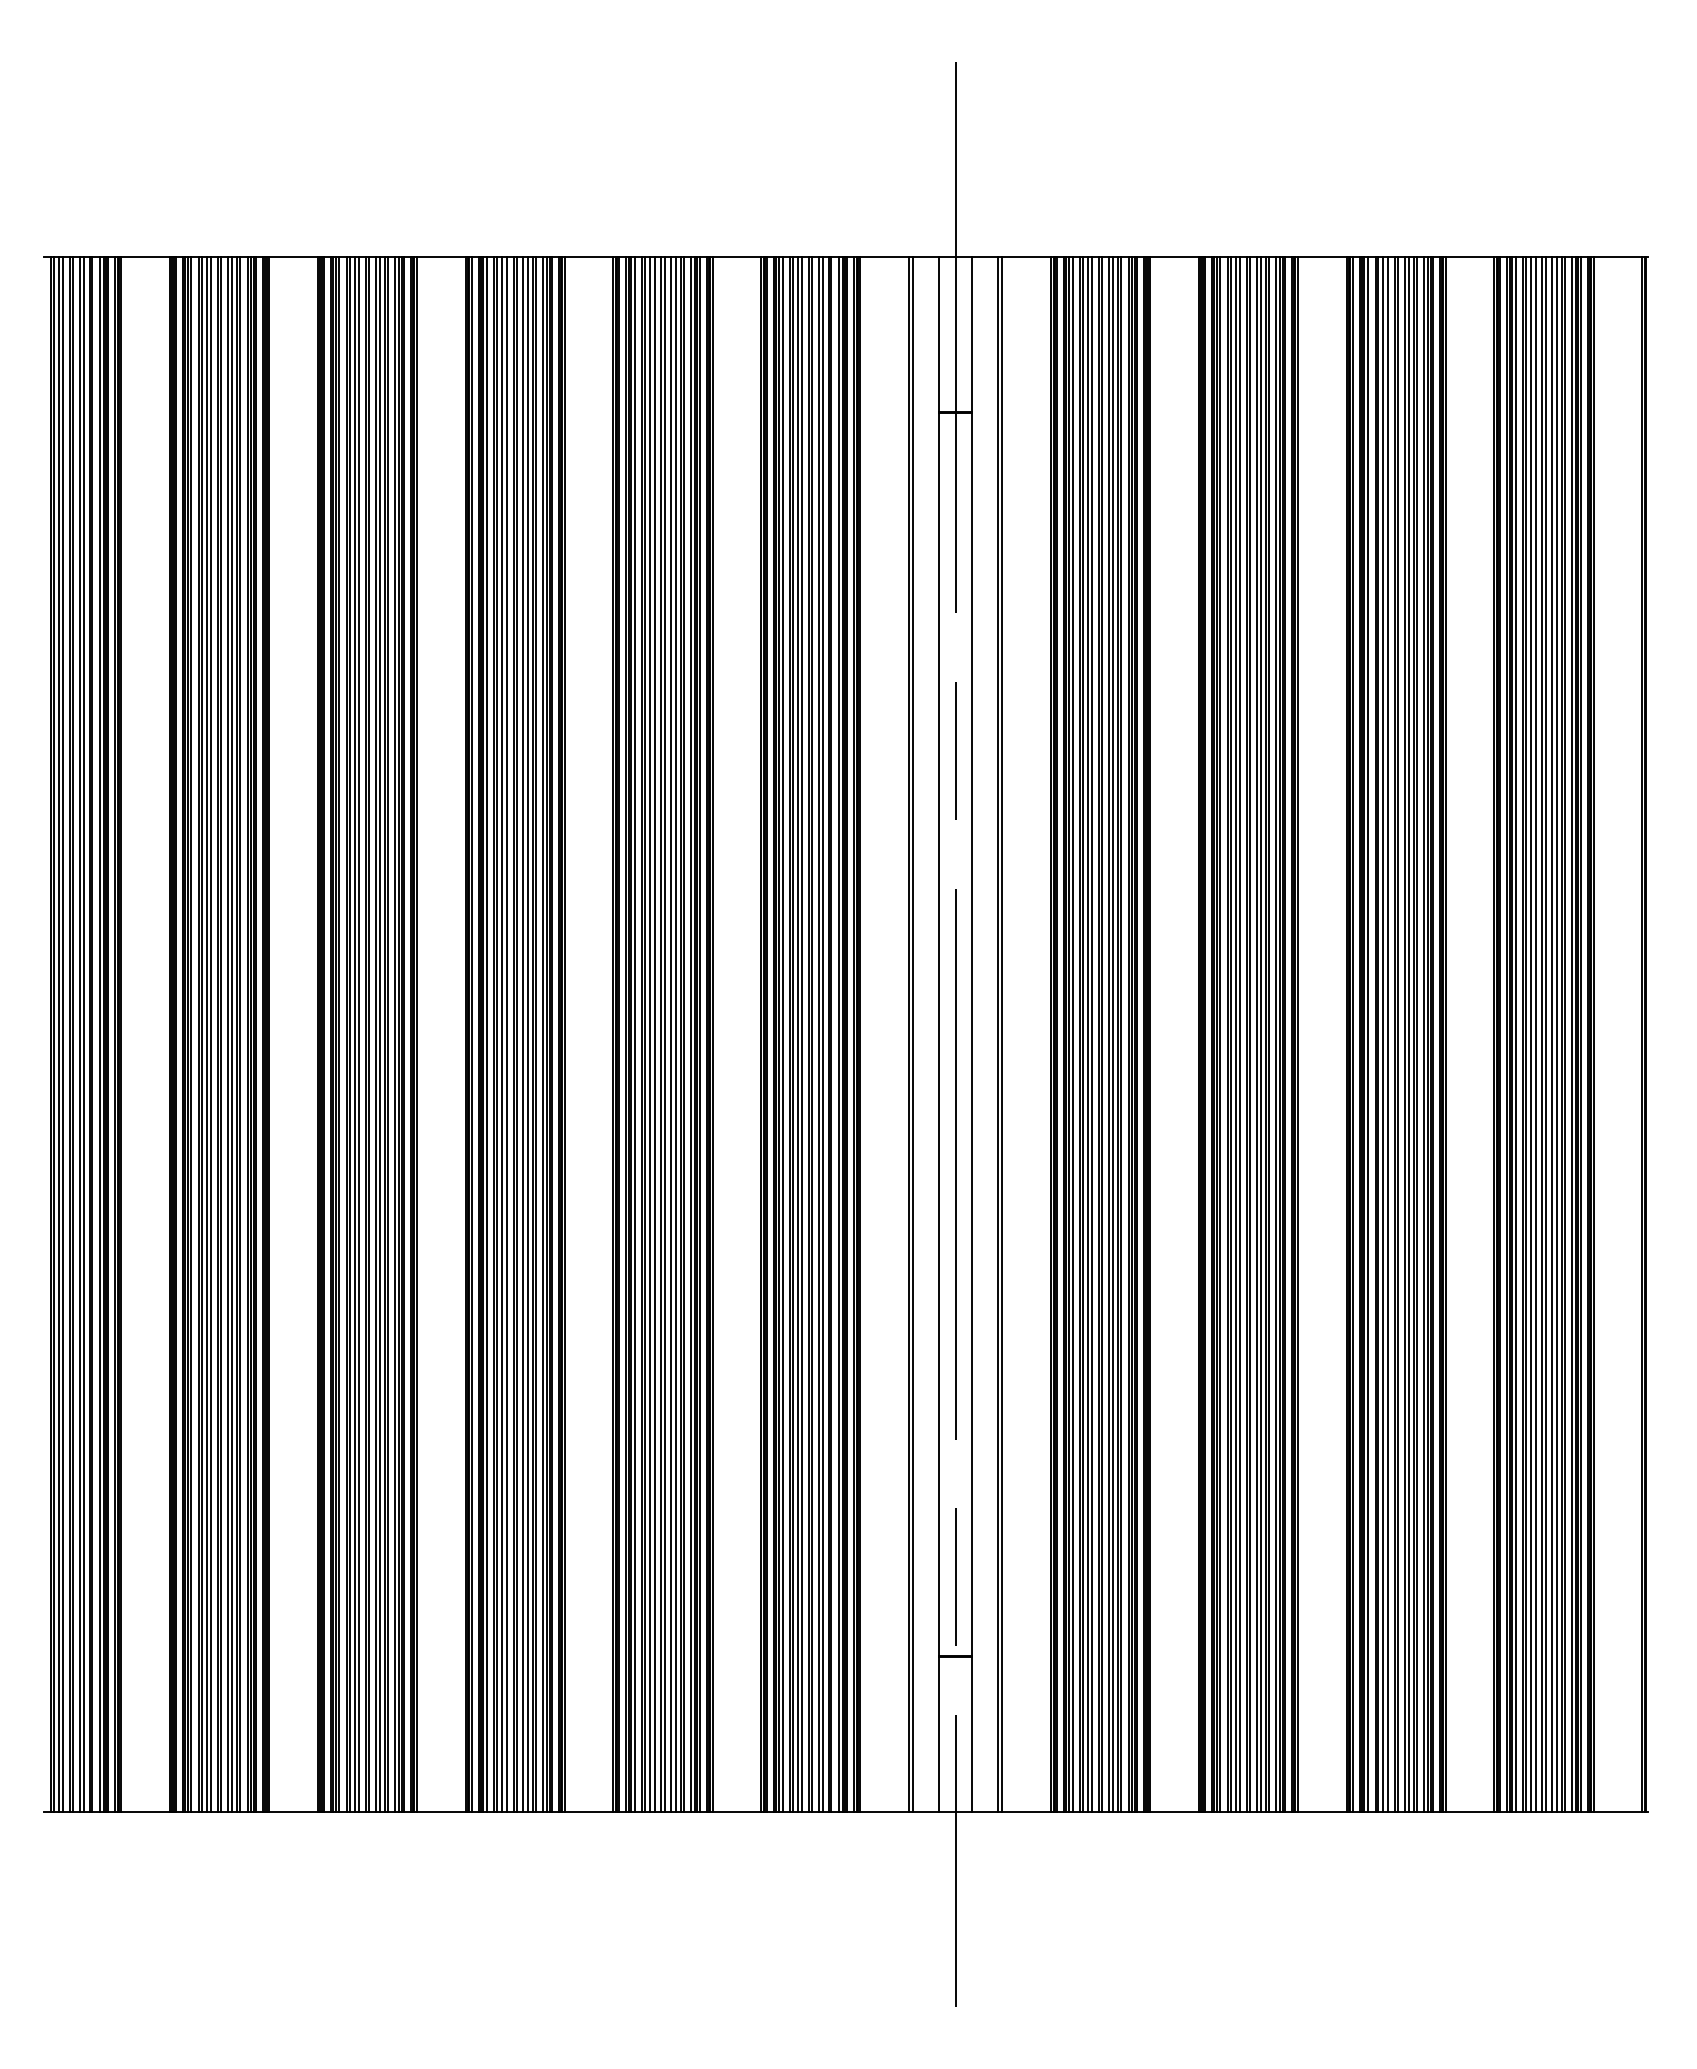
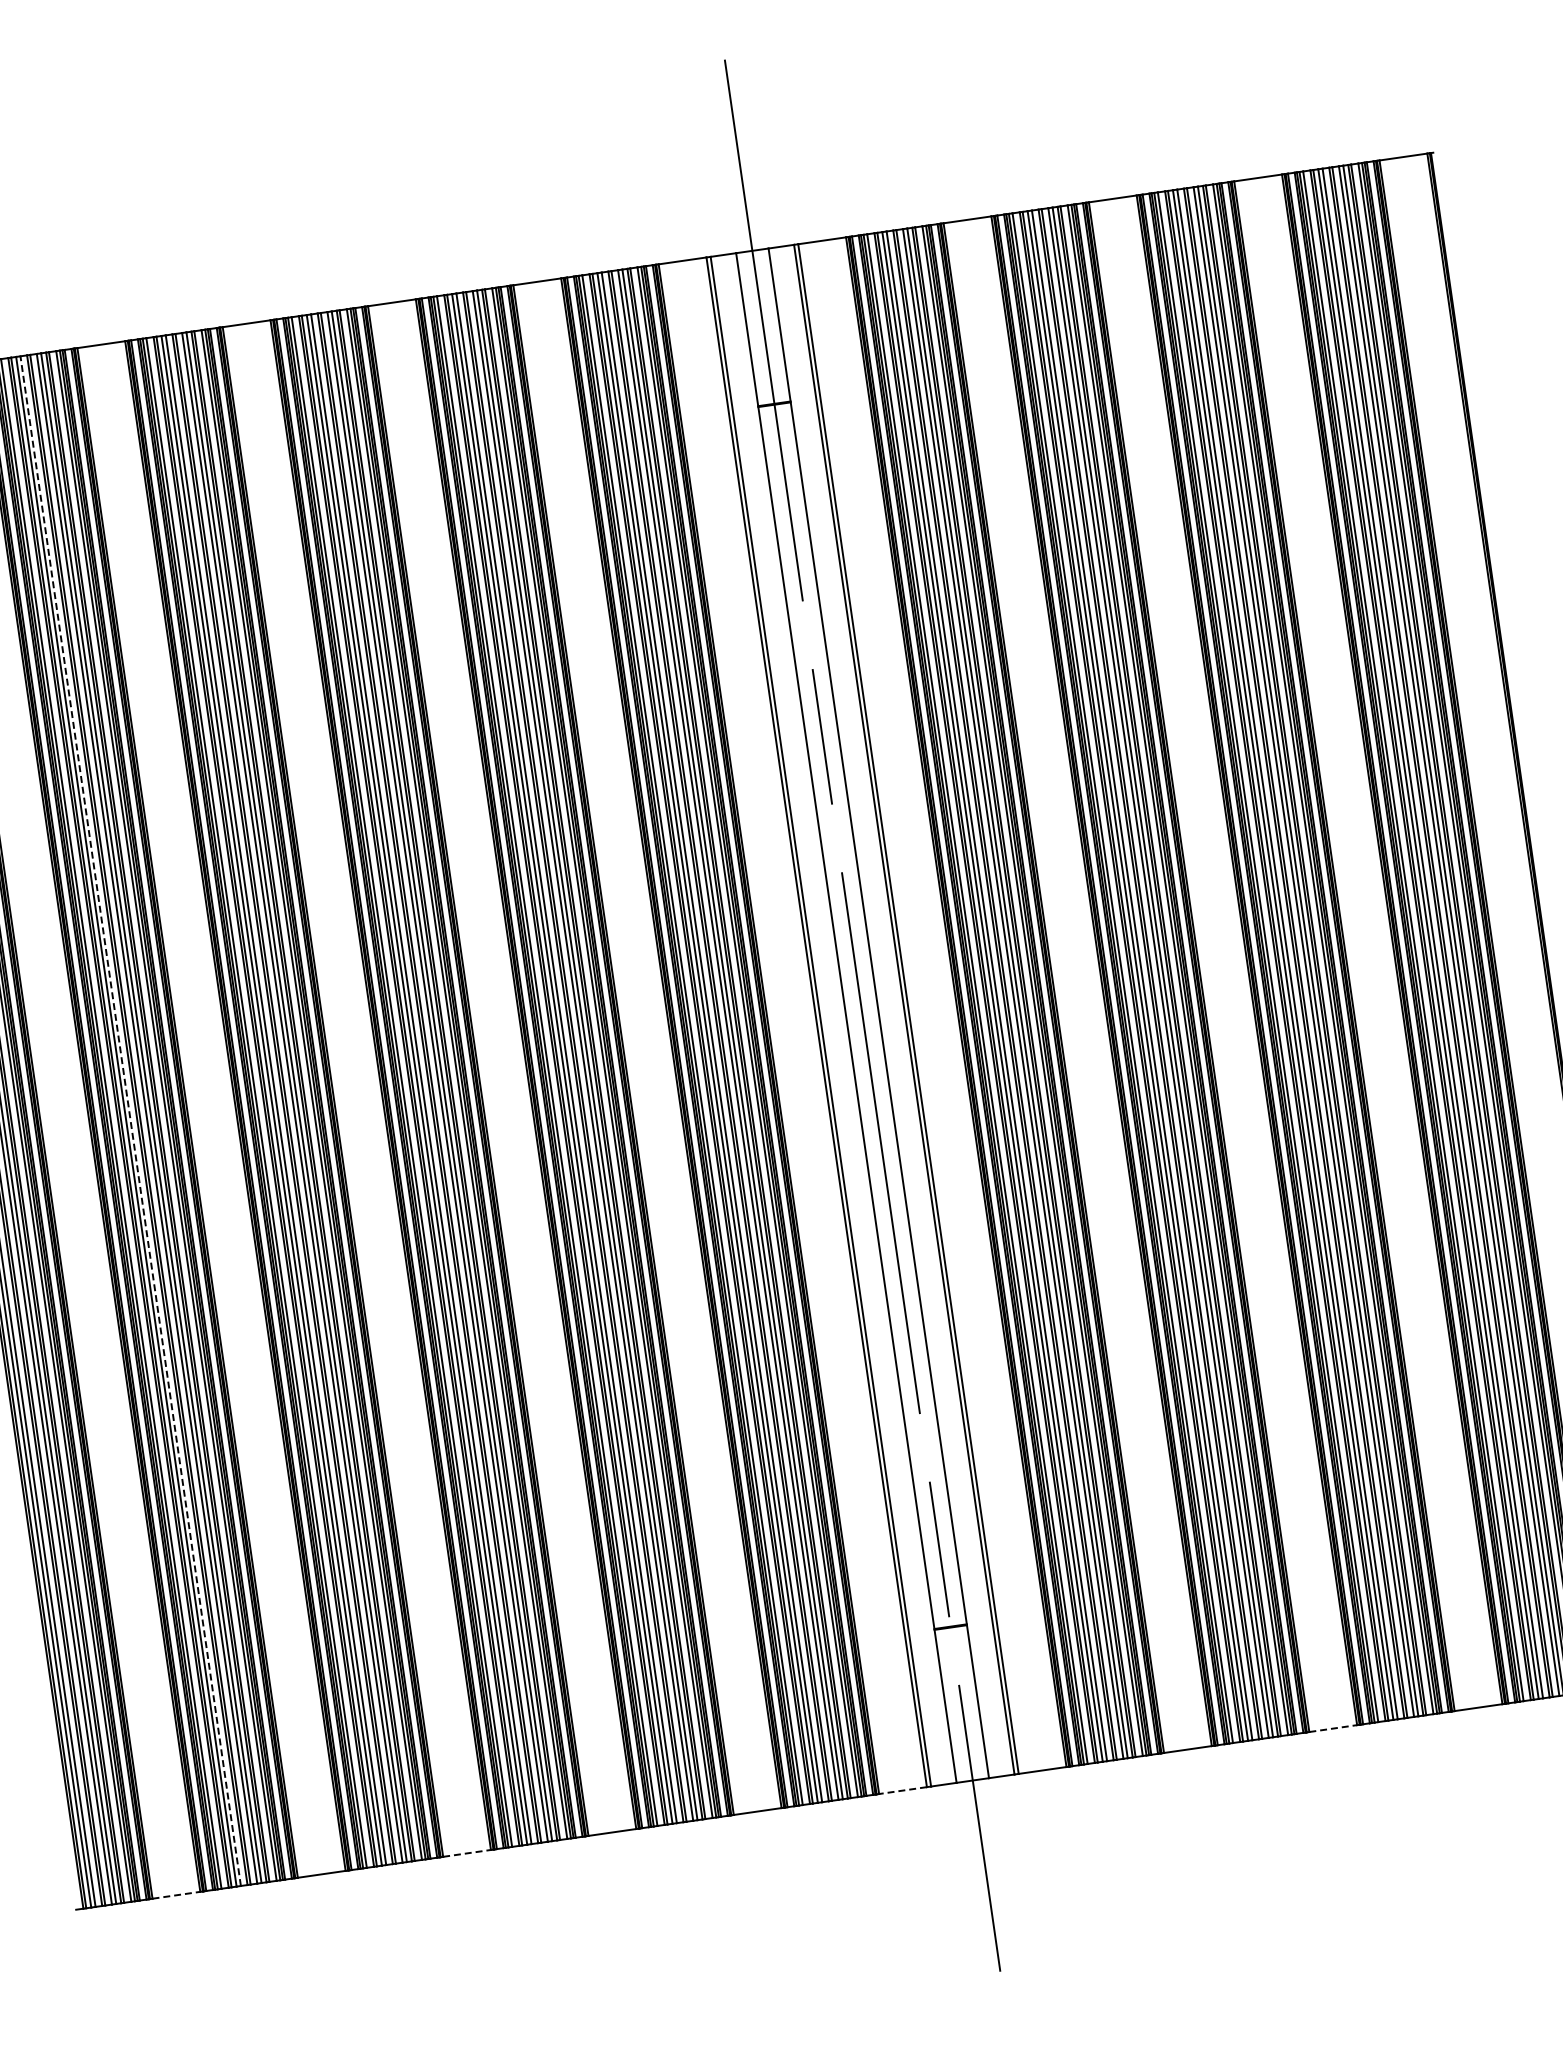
line: (211, 1034) -> (130, 1121), solid -> dashed
line: (146, 1812) -> (177, 1895), solid -> dashed
line: (441, 1812) -> (467, 1853), solid -> dashed
line: (884, 1812) -> (902, 1790), solid -> dashed
line: (1322, 1812) -> (1333, 1728), solid -> dashed

